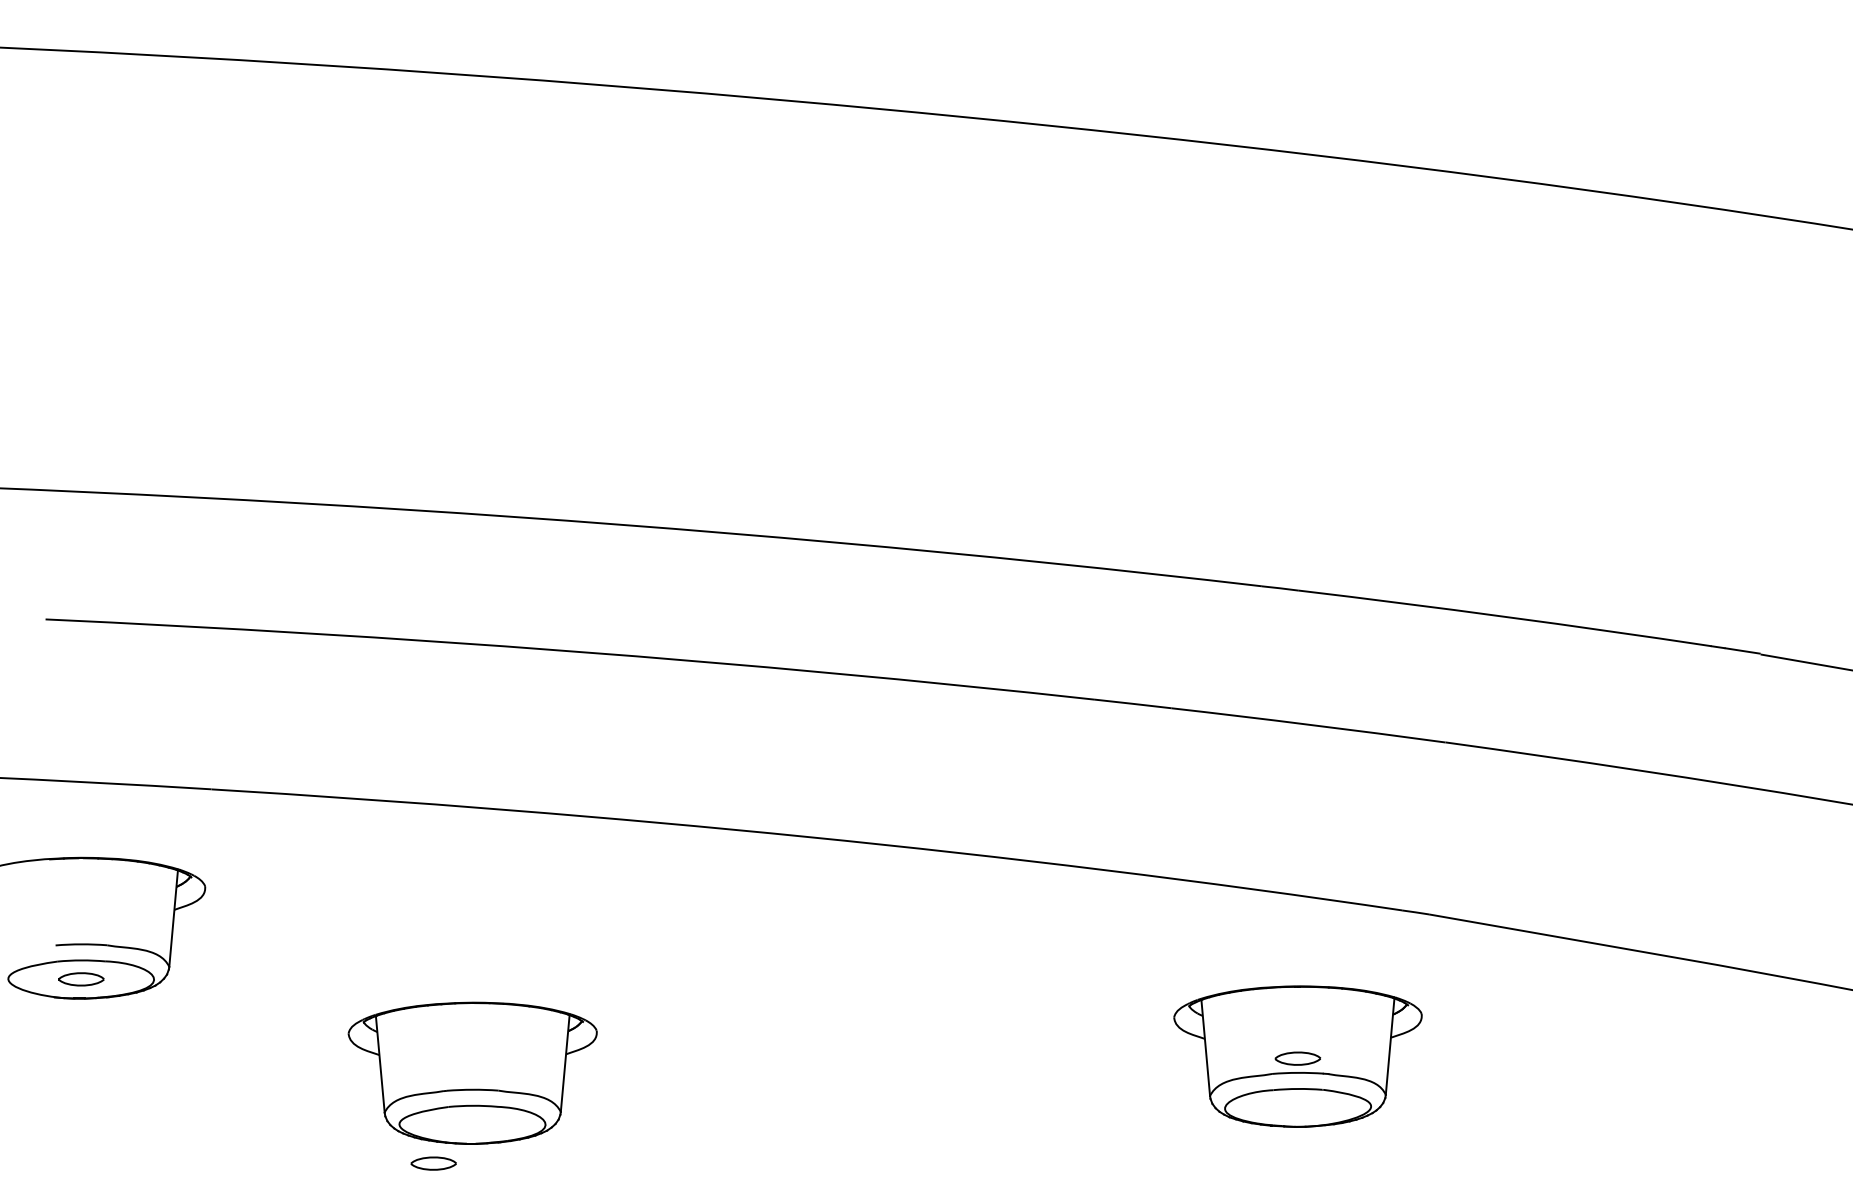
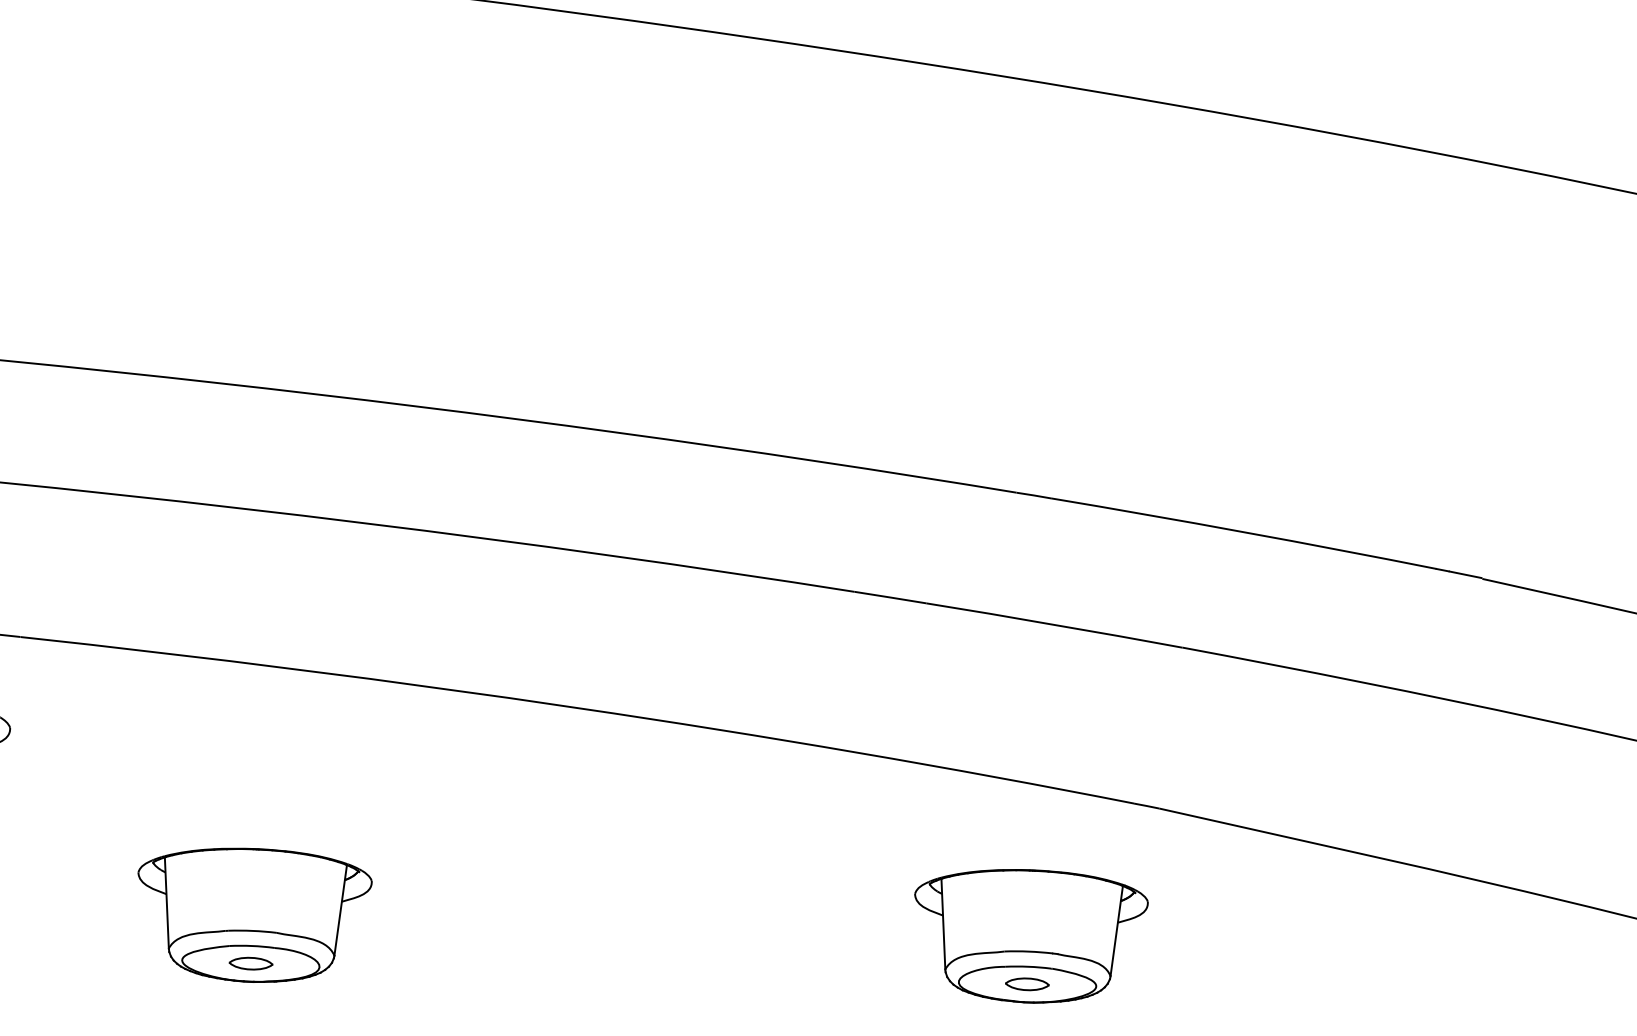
part: (1297, 1058) -> (1026, 984), moved
part: (433, 1163) -> (250, 963), moved

